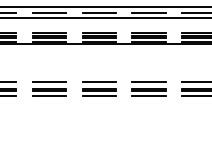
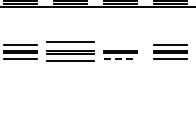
line: (148, 82) -> (120, 44), removed
part: (99, 88) -> (71, 50), size x1.4
line: (149, 96) -> (121, 58), solid -> dashed

